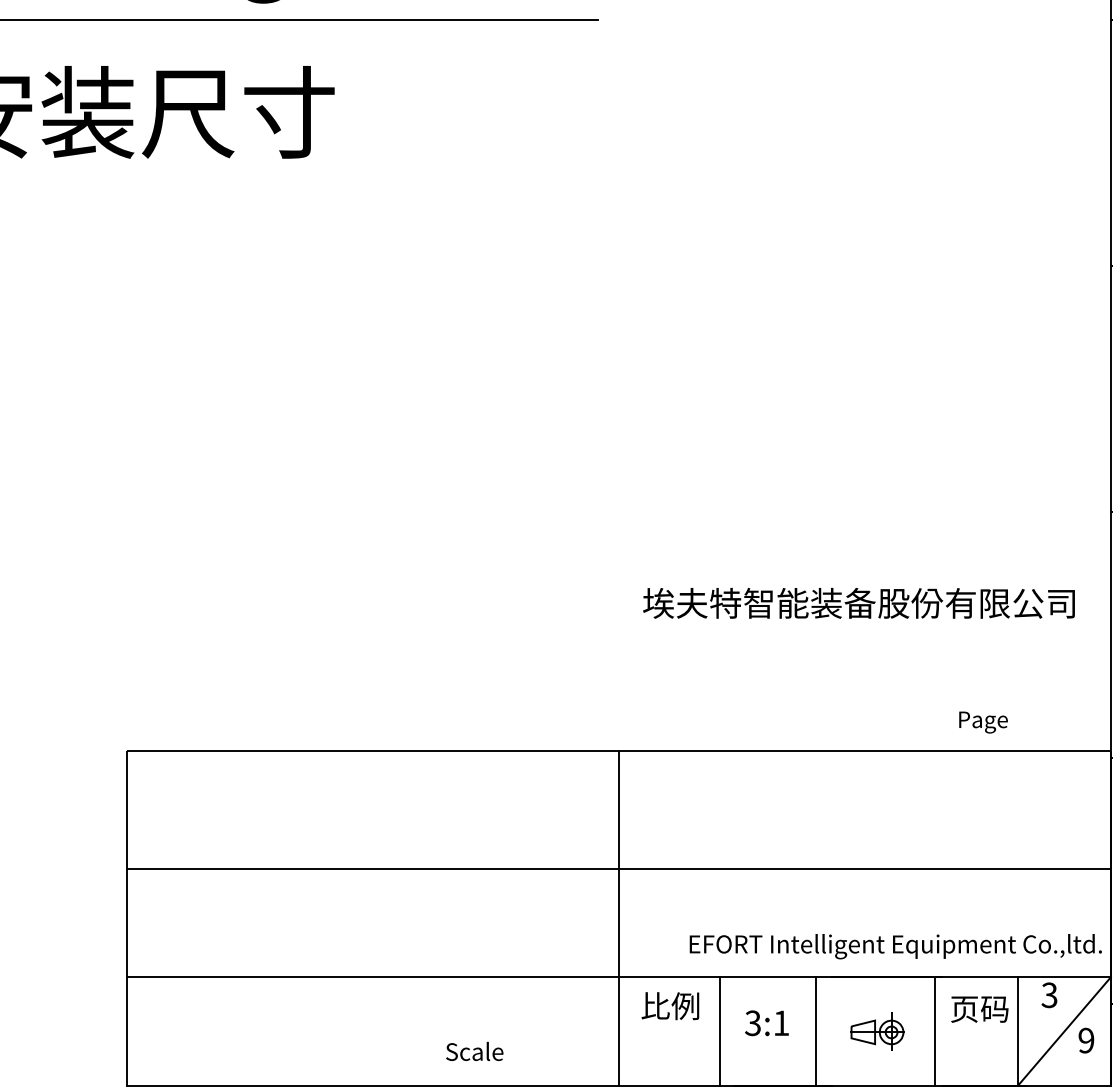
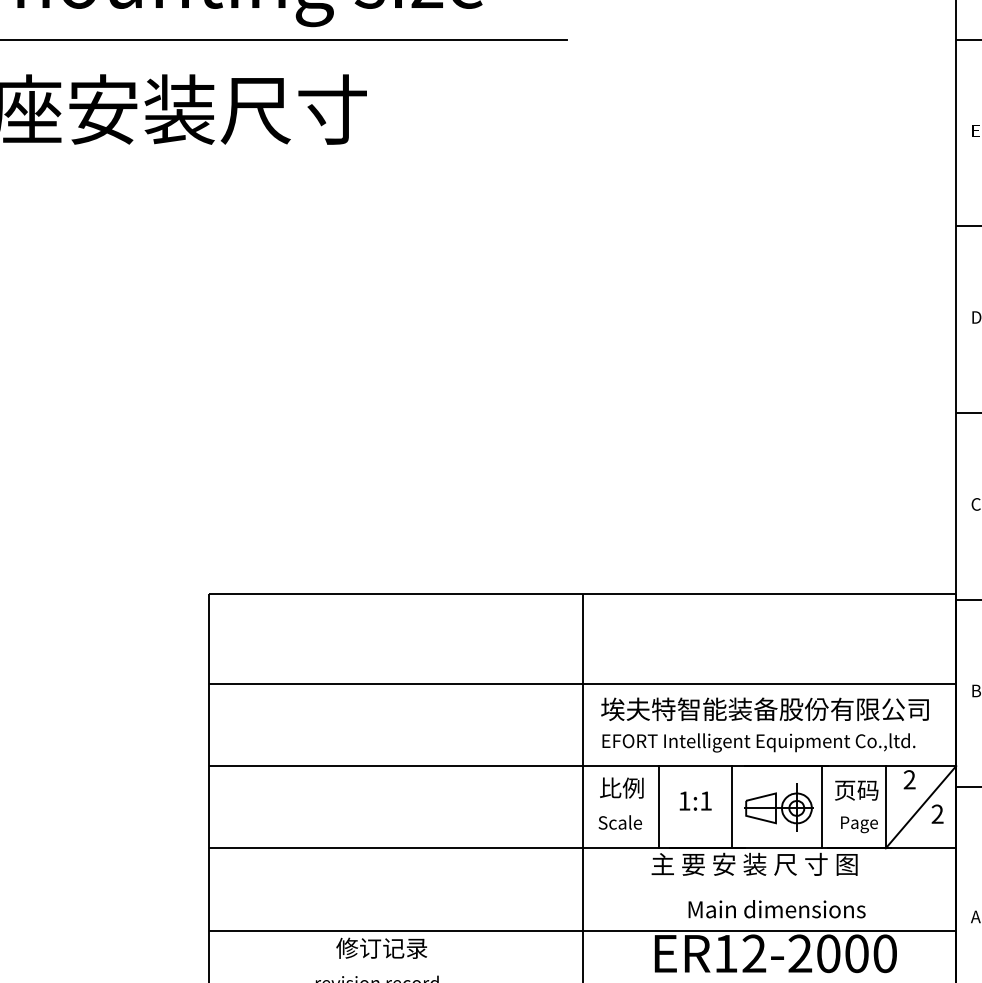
text: (858, 602) -> (764, 708), moved
text: (983, 722) -> (859, 824), moved
text: (895, 946) -> (758, 742), moved
text: (1049, 994) -> (909, 779), 3 -> 2
text: (752, 1022) -> (684, 800), 3:1 -> 1:1
part: (876, 1031) -> (778, 807), size x1.67
text: (1086, 1040) -> (937, 814), 9 -> 2
text: (473, 1051) -> (619, 822), moved

